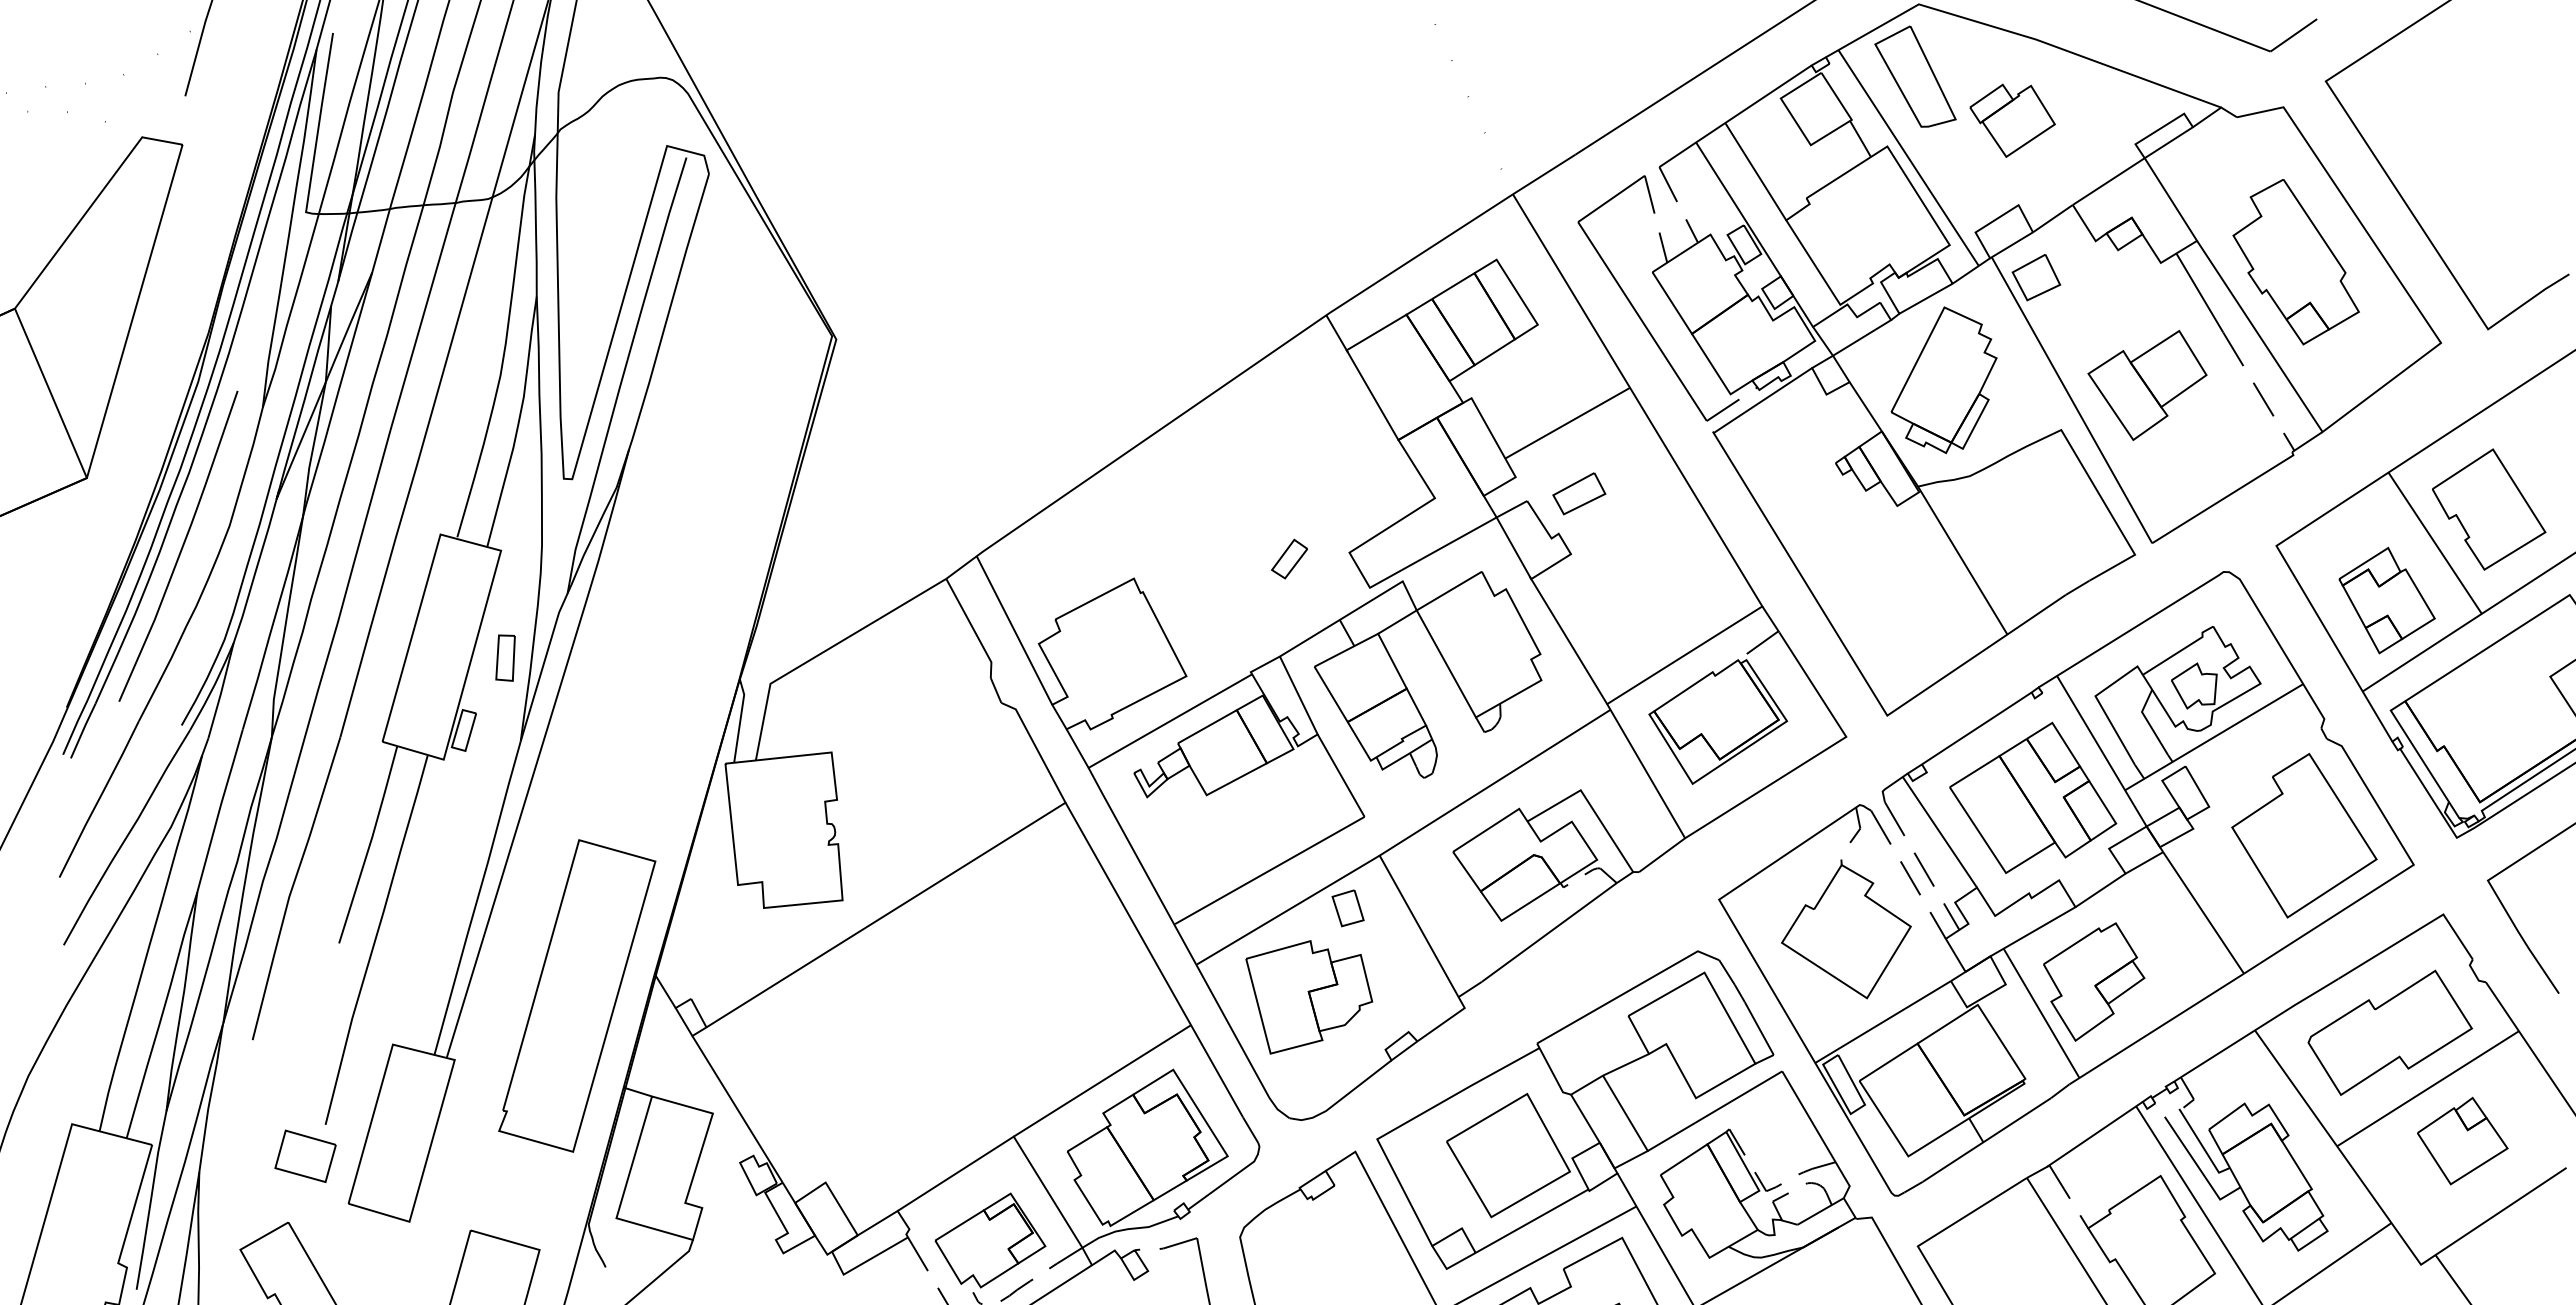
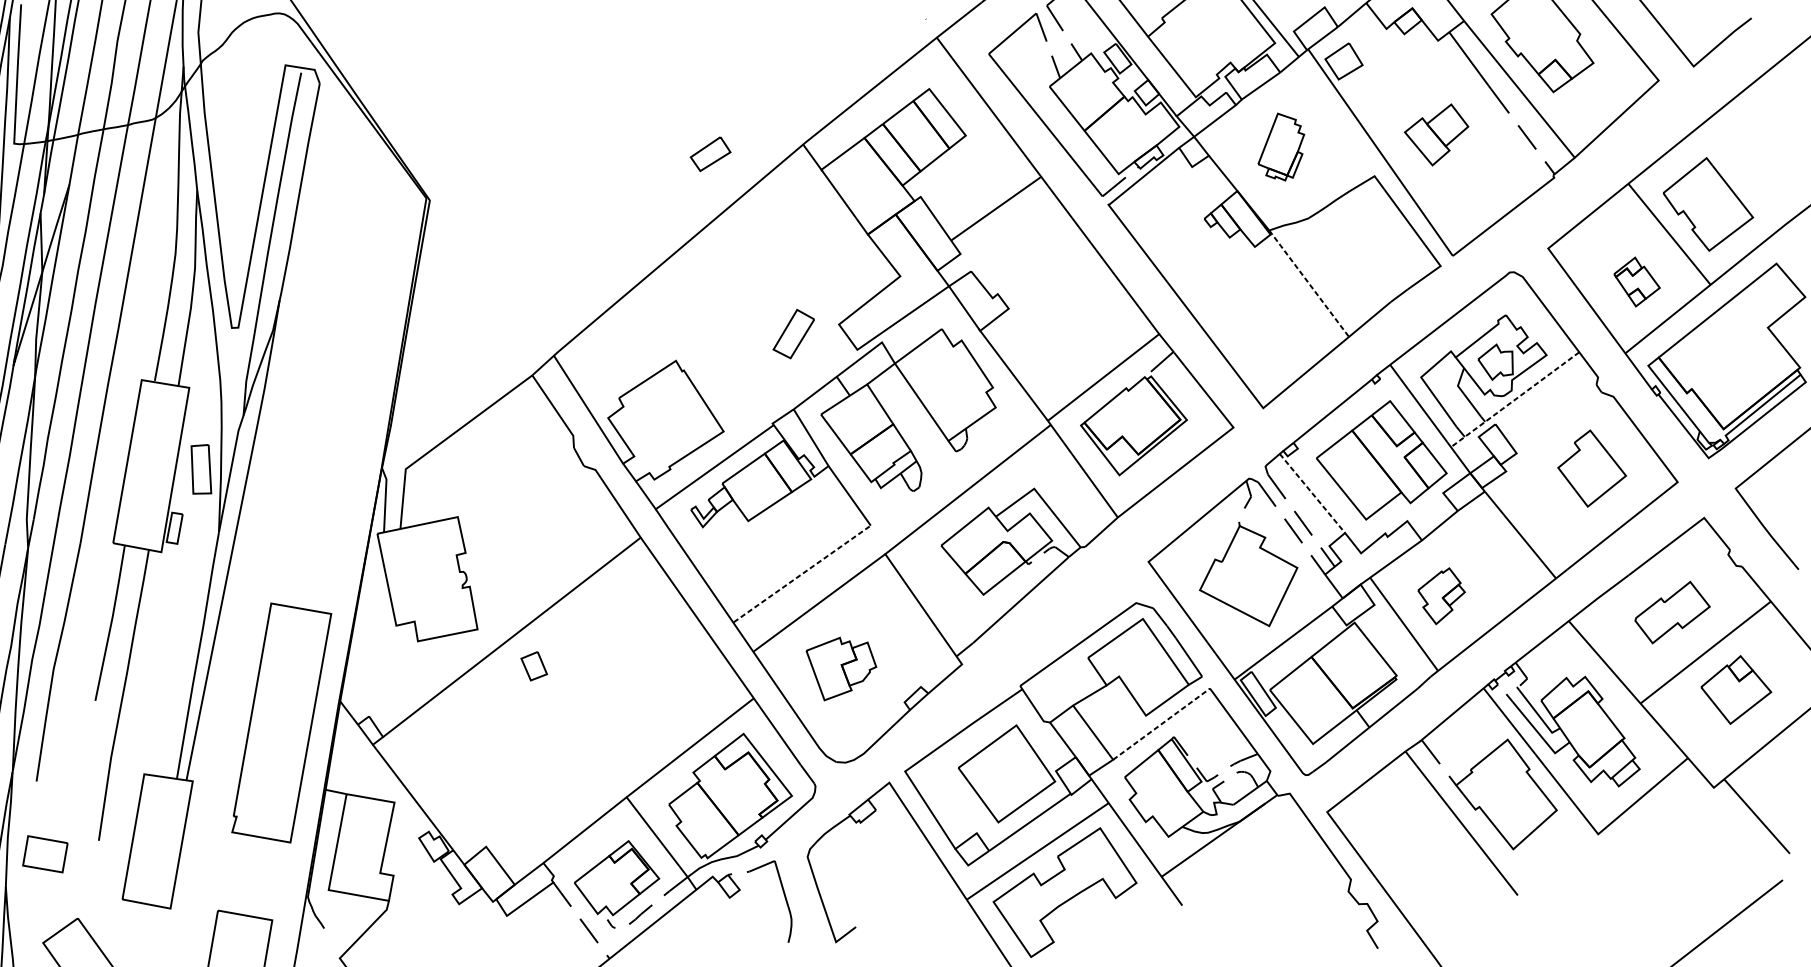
part: (1943, 380) -> (1280, 147), size x0.6
part: (2147, 384) -> (1437, 134), size x0.7
part: (1579, 493) -> (710, 153), moved
part: (1289, 558) -> (793, 333), size x1.6
line: (1962, 561) -> (1309, 284), solid -> dashed
part: (2386, 600) -> (1636, 281), size x0.6
part: (505, 657) -> (200, 469), size x1.4
line: (2214, 737) -> (1515, 399), solid -> dashed
line: (1939, 832) -> (1312, 493), solid -> dashed
part: (2304, 835) -> (1591, 468), size x0.6
line: (1269, 870) -> (802, 573), solid -> dashed
part: (1347, 908) -> (533, 666), moved
part: (2094, 981) -> (1442, 595), size x0.6
part: (1309, 997) -> (842, 668), size x0.7
part: (2389, 1032) -> (1671, 612), size x0.6
line: (1715, 1110) -> (1161, 723), solid -> dashed
part: (305, 1155) -> (45, 853), moved

